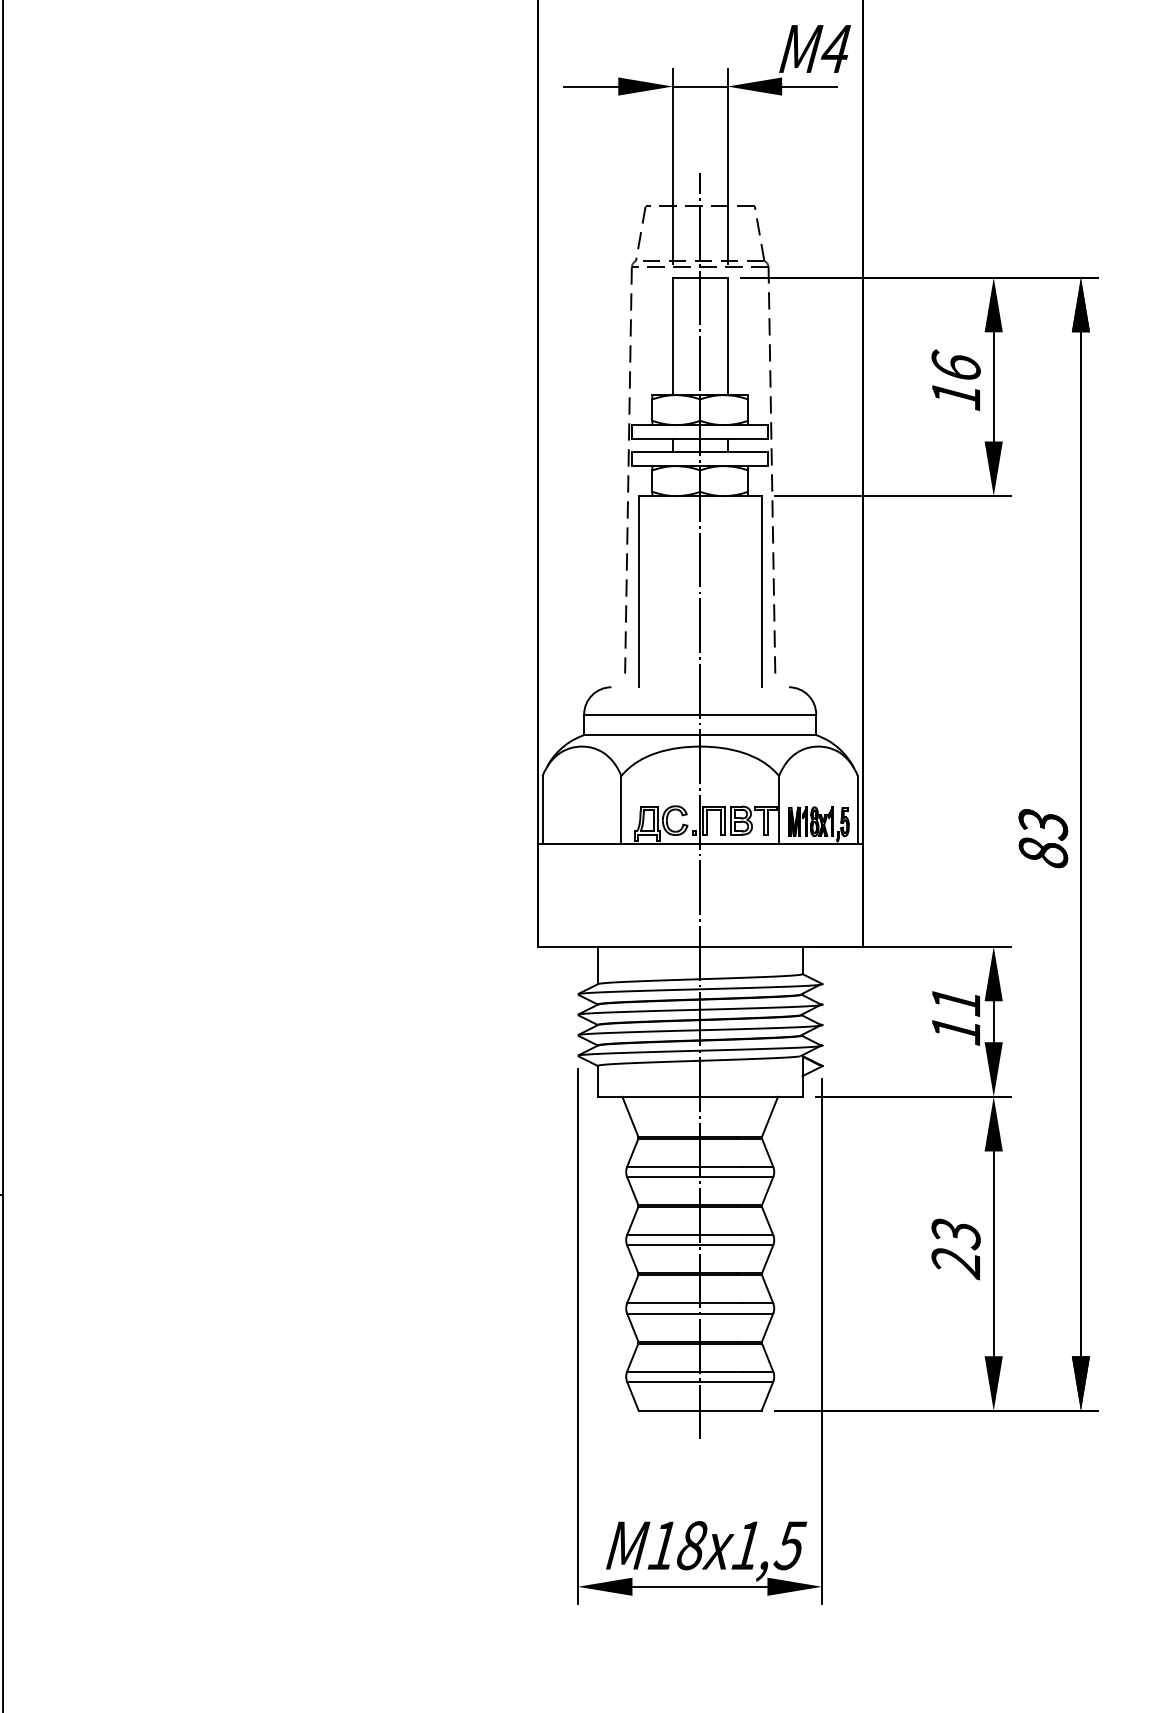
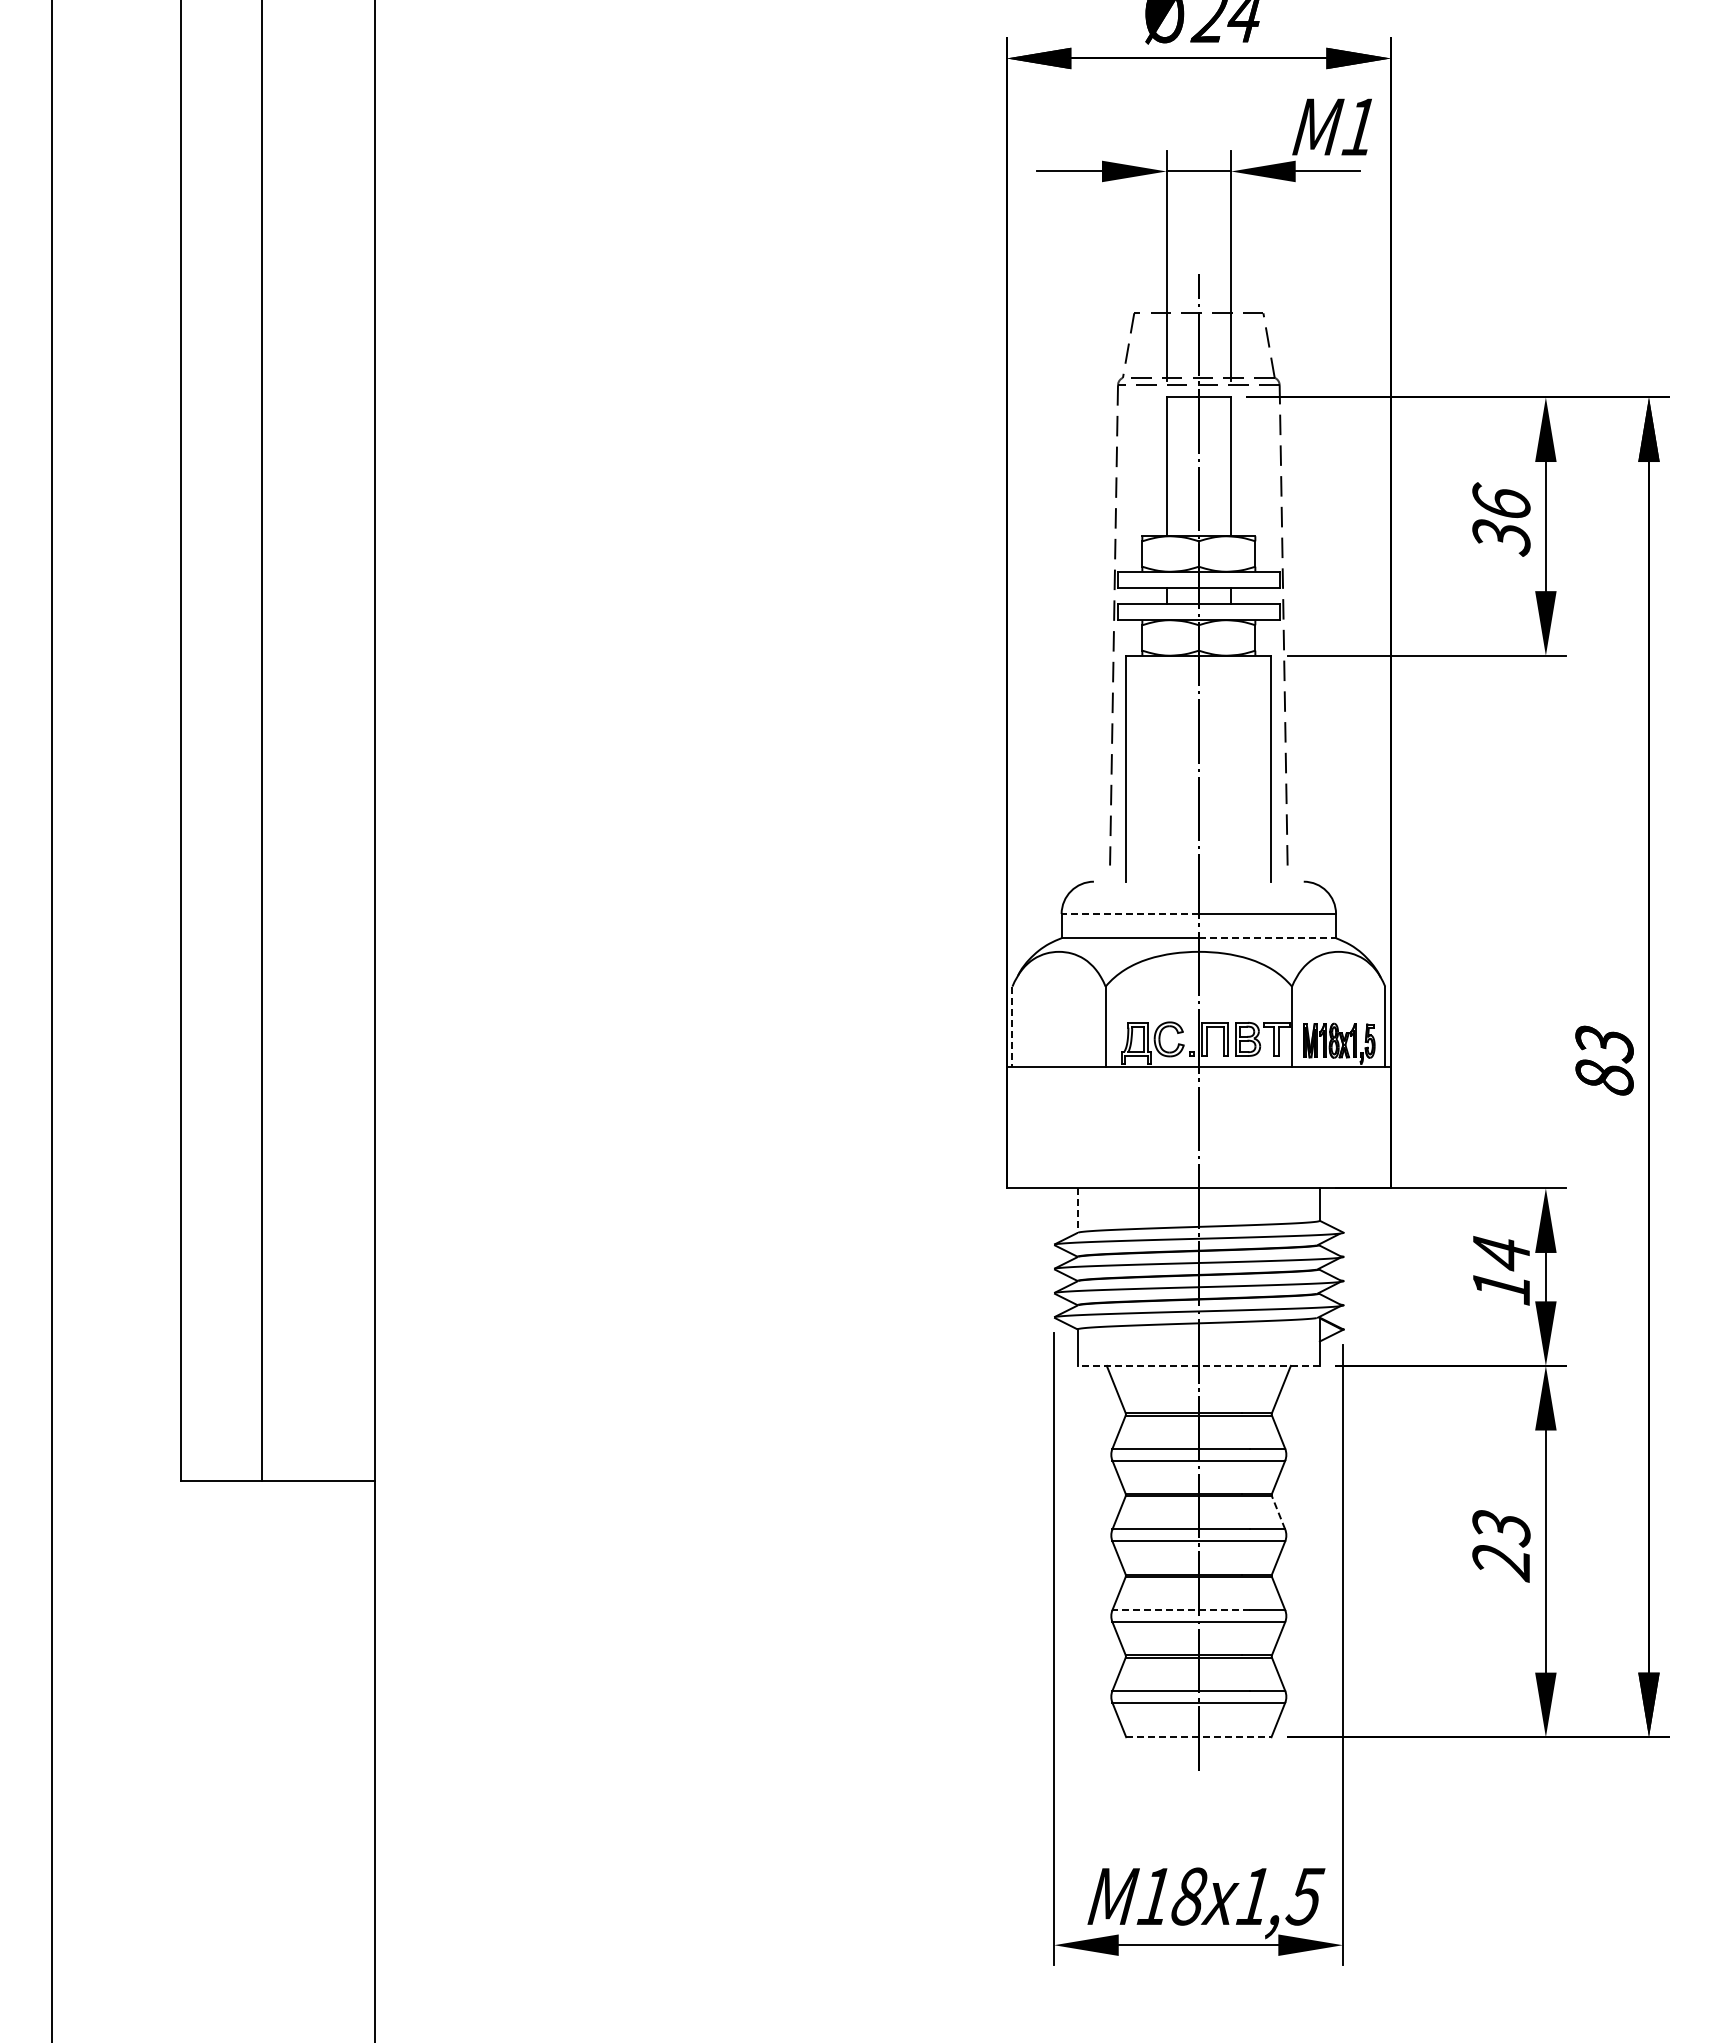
text: (836, 48) -> (1359, 126), M4 -> M1
text: (956, 396) -> (1501, 537), 16 -> 36
line: (642, 714) -> (1130, 913), solid -> dashed
line: (758, 735) -> (1267, 938), solid -> dashed
line: (542, 810) -> (1012, 1027), solid -> dashed
line: (597, 966) -> (1077, 1211), solid -> dashed
text: (956, 1001) -> (1501, 1253), 11 -> 14
line: (699, 1096) -> (1198, 1365), solid -> dashed
line: (767, 1220) -> (1278, 1512), solid -> dashed
line: (685, 1303) -> (1181, 1610), solid -> dashed
line: (699, 1411) -> (1198, 1737), solid -> dashed

